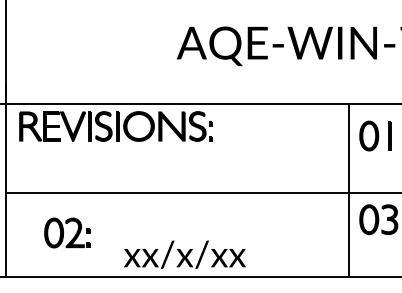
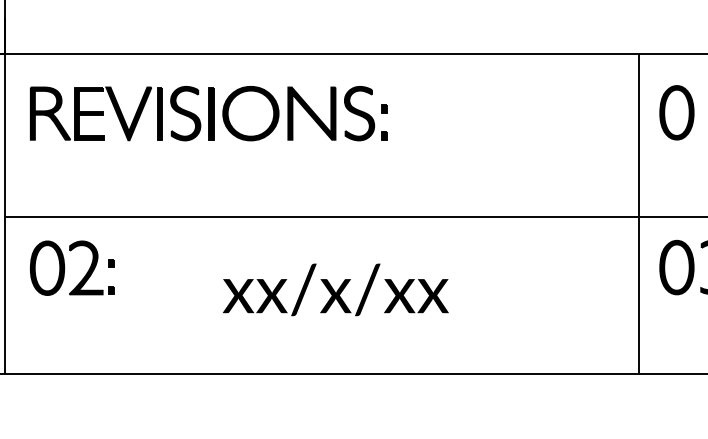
part: (115, 126) -> (207, 113), moved
part: (67, 232) -> (72, 267), moved
text: (184, 254) -> (335, 289), moved

